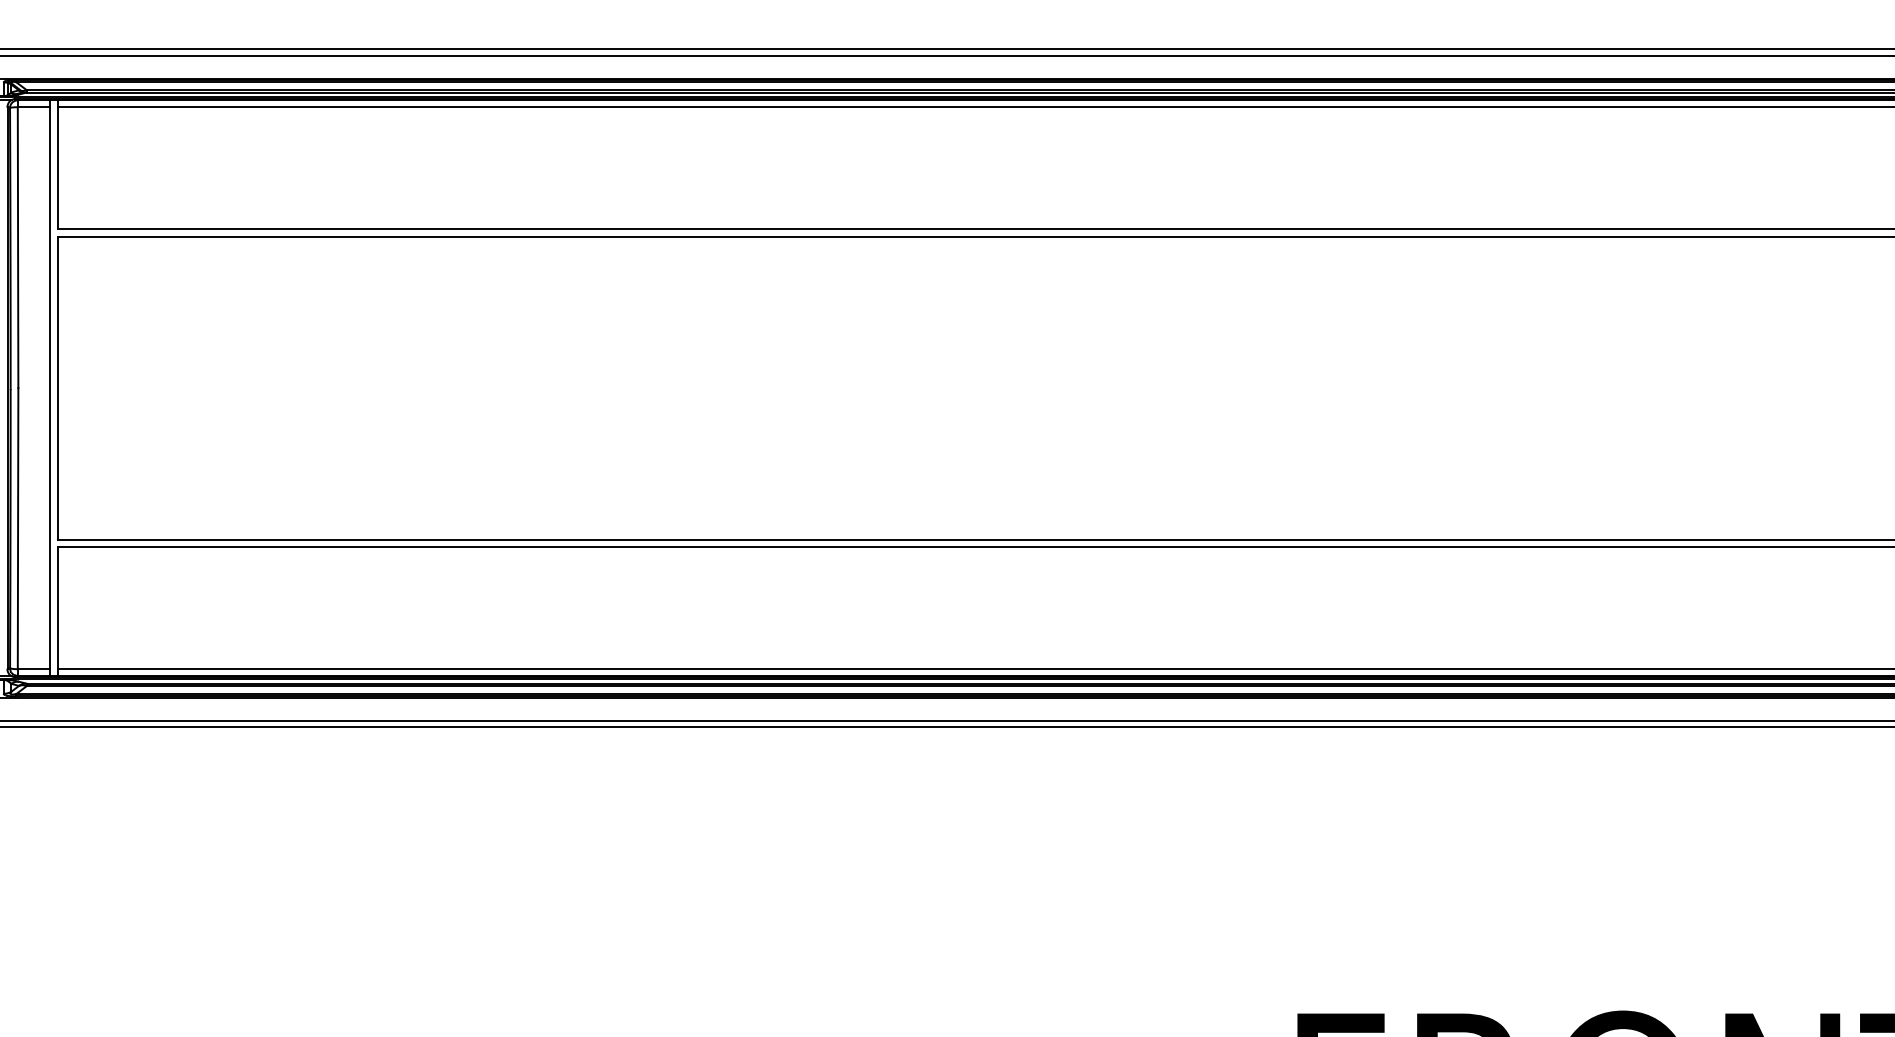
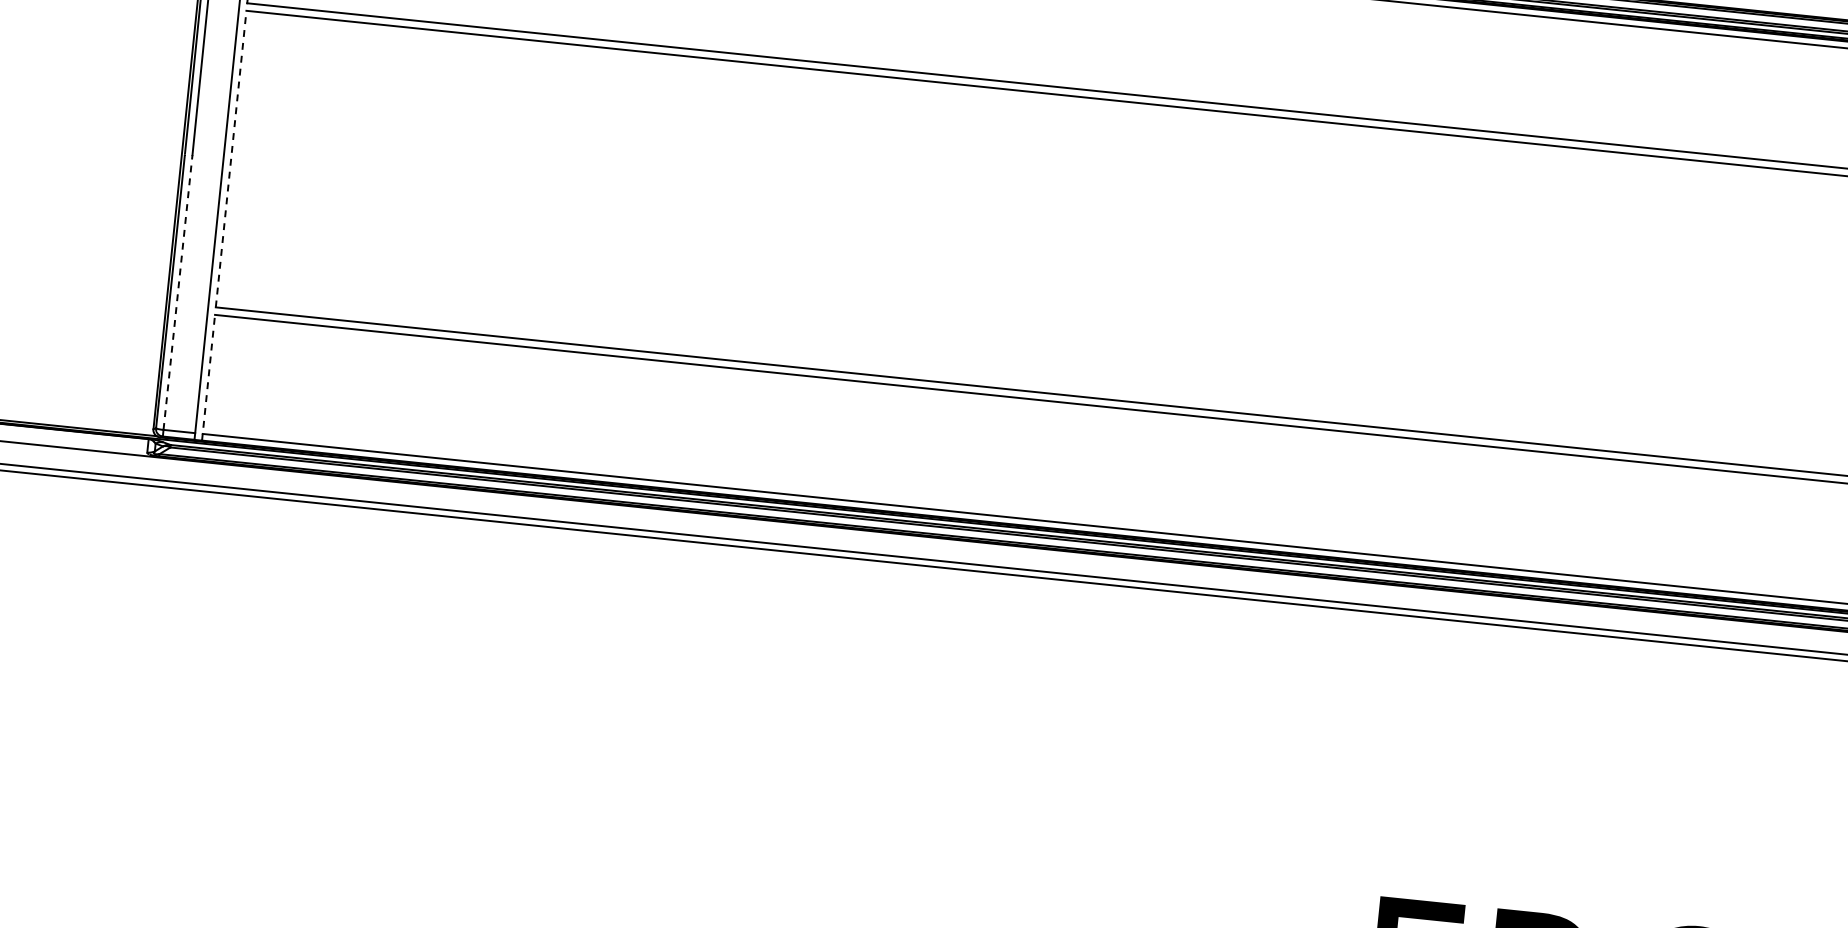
line: (57, 388) -> (230, 159), solid -> dashed
line: (18, 528) -> (178, 292), solid -> dashed
line: (57, 611) -> (208, 377), solid -> dashed

